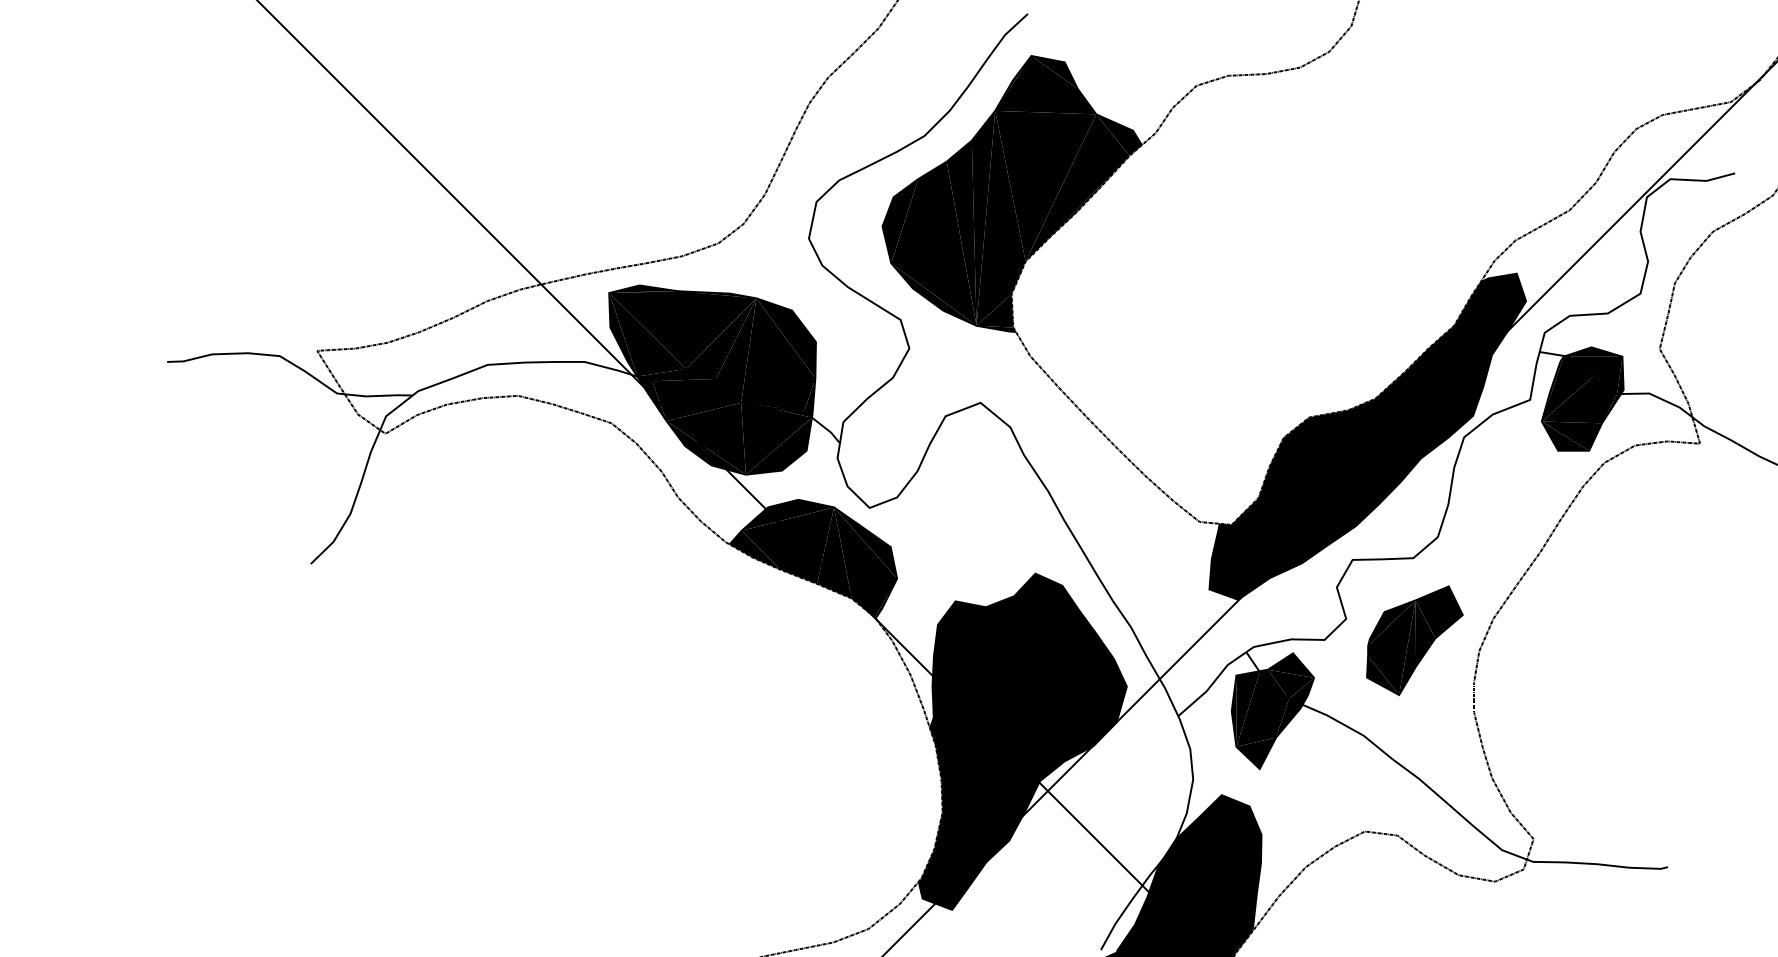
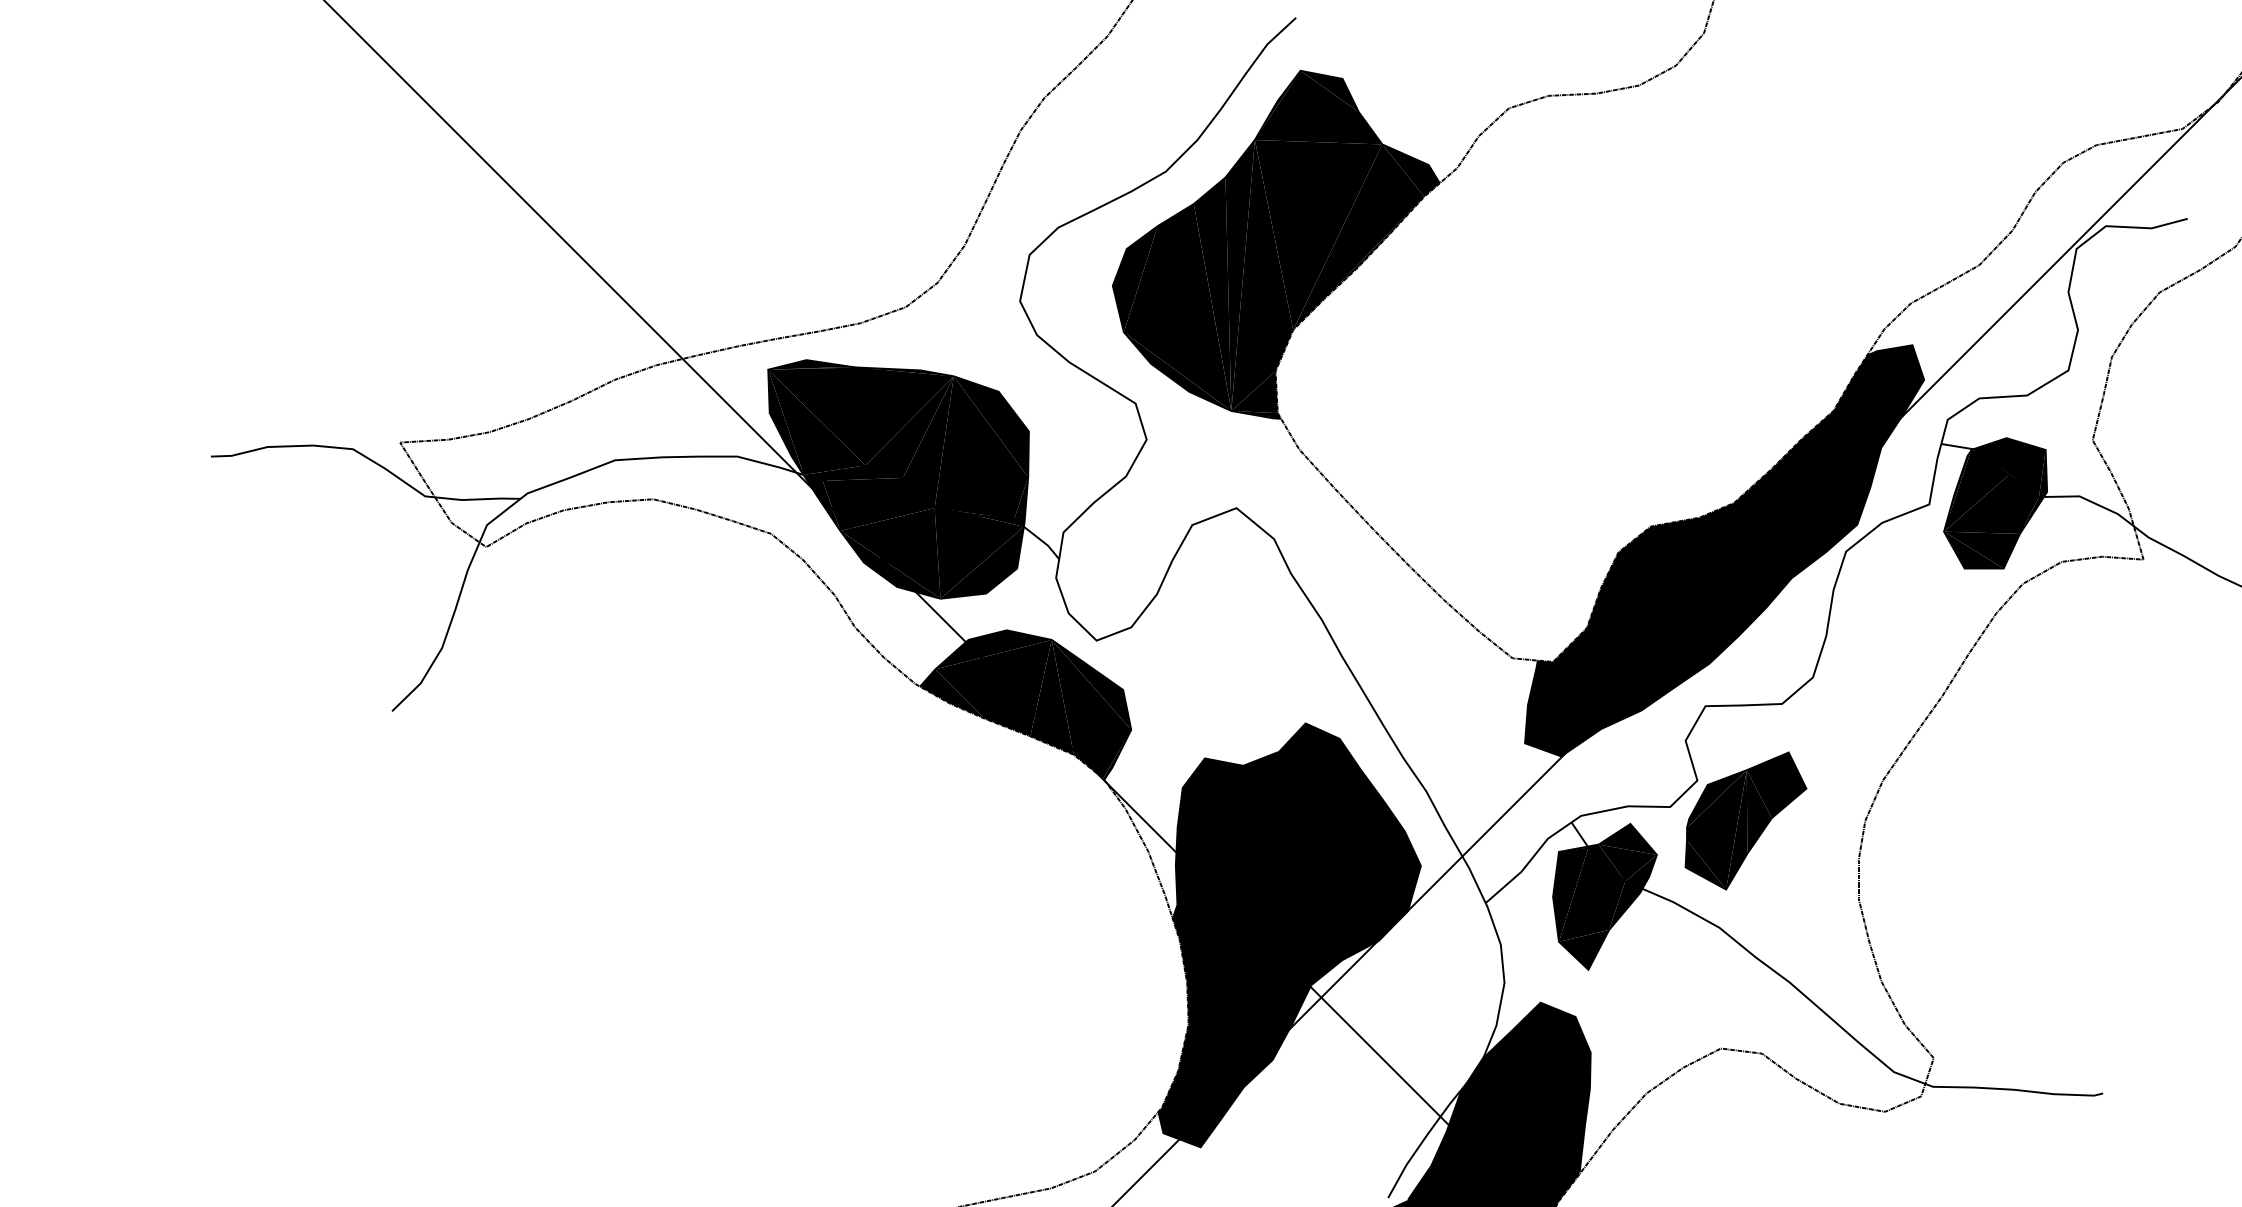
part: (1414, 640) -> (1745, 820), moved

